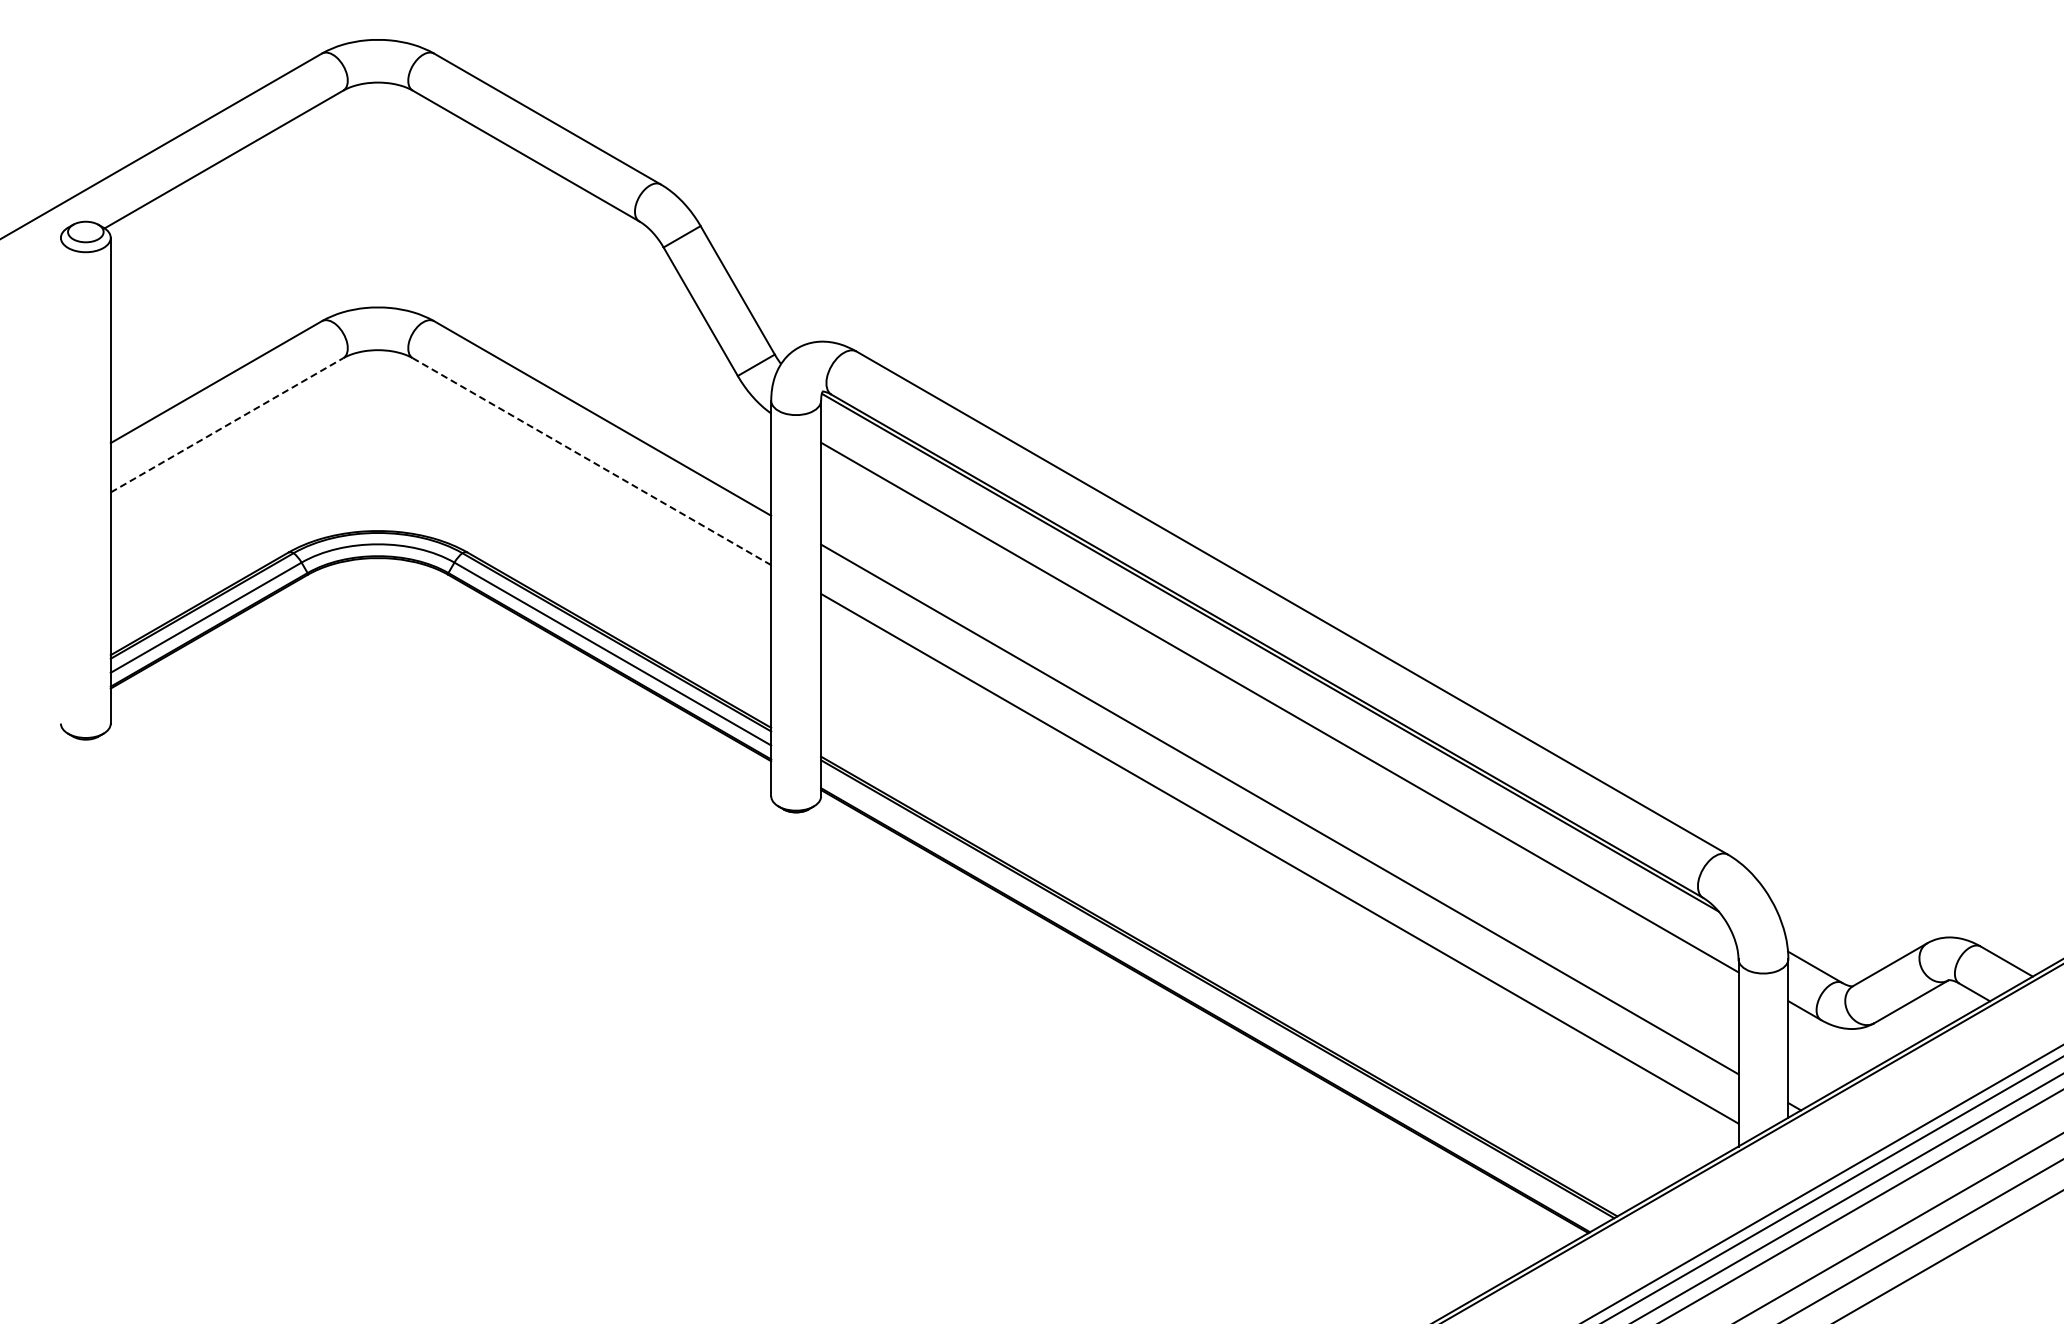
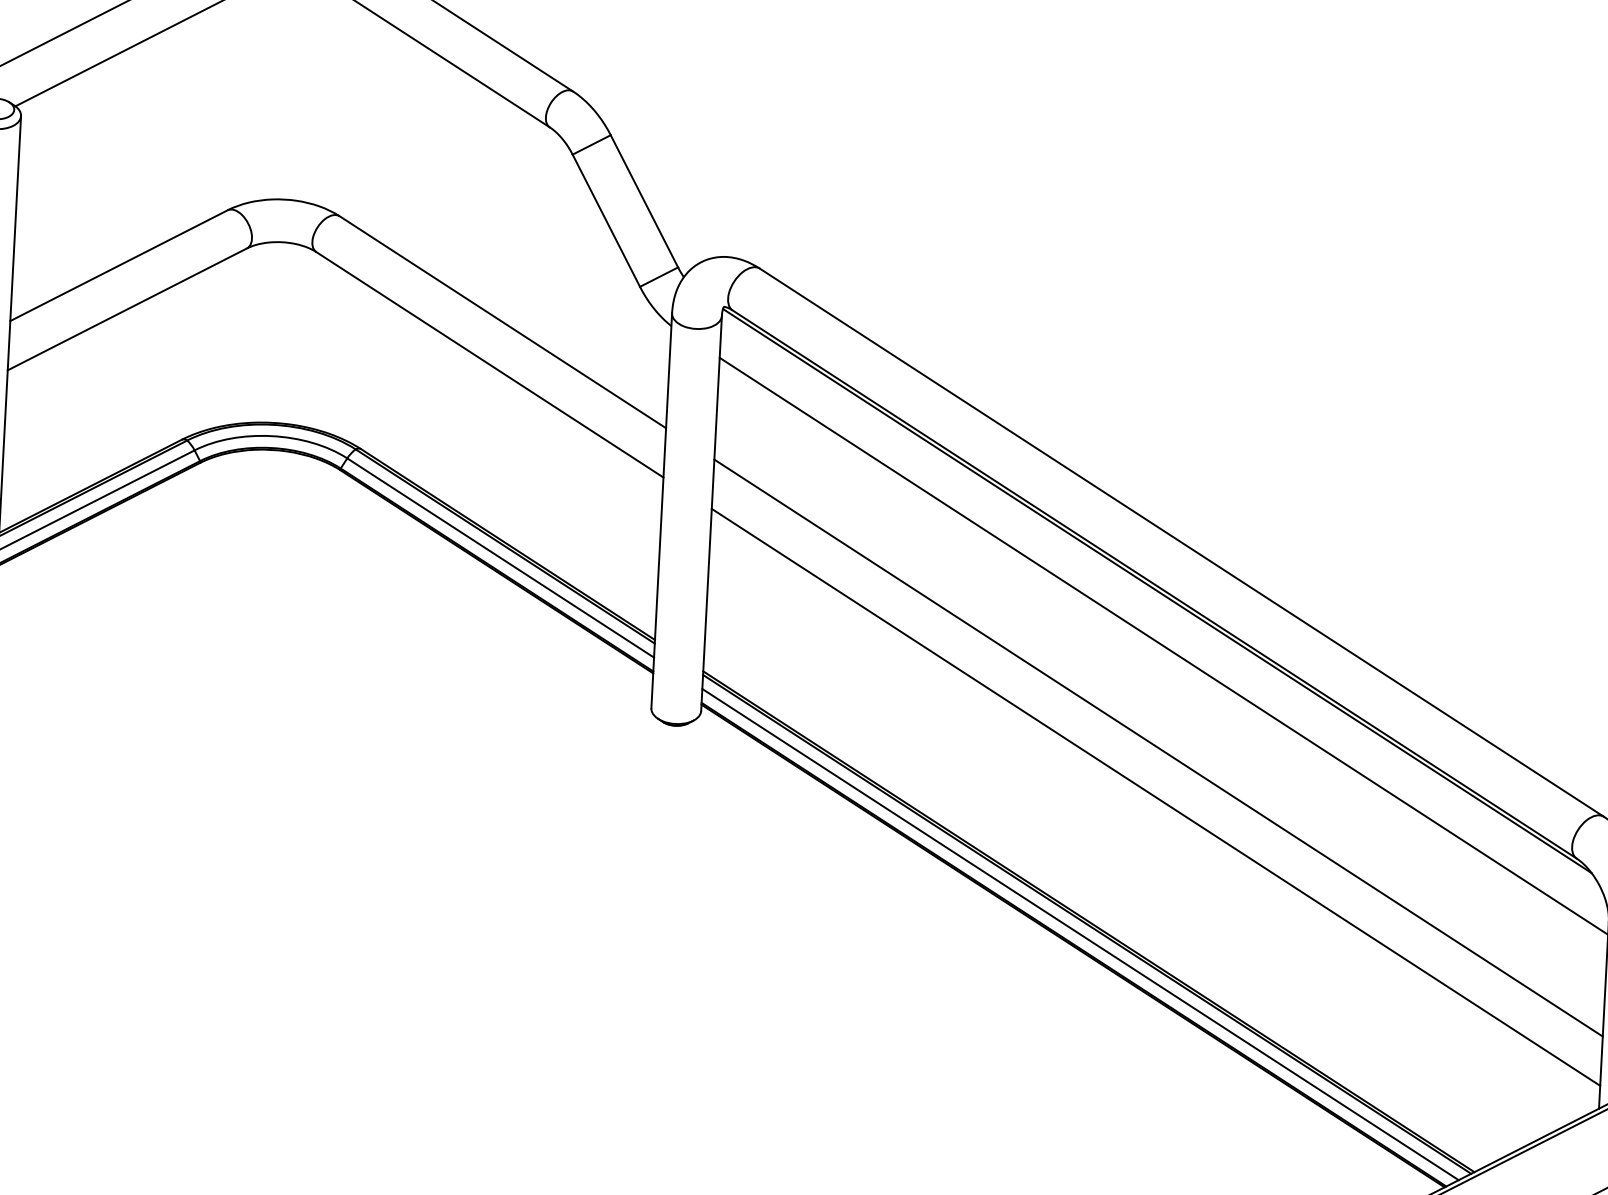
line: (227, 425) -> (127, 309), dashed -> solid
line: (591, 461) -> (489, 364), dashed -> solid
line: (1211, 999) -> (1080, 934), added

